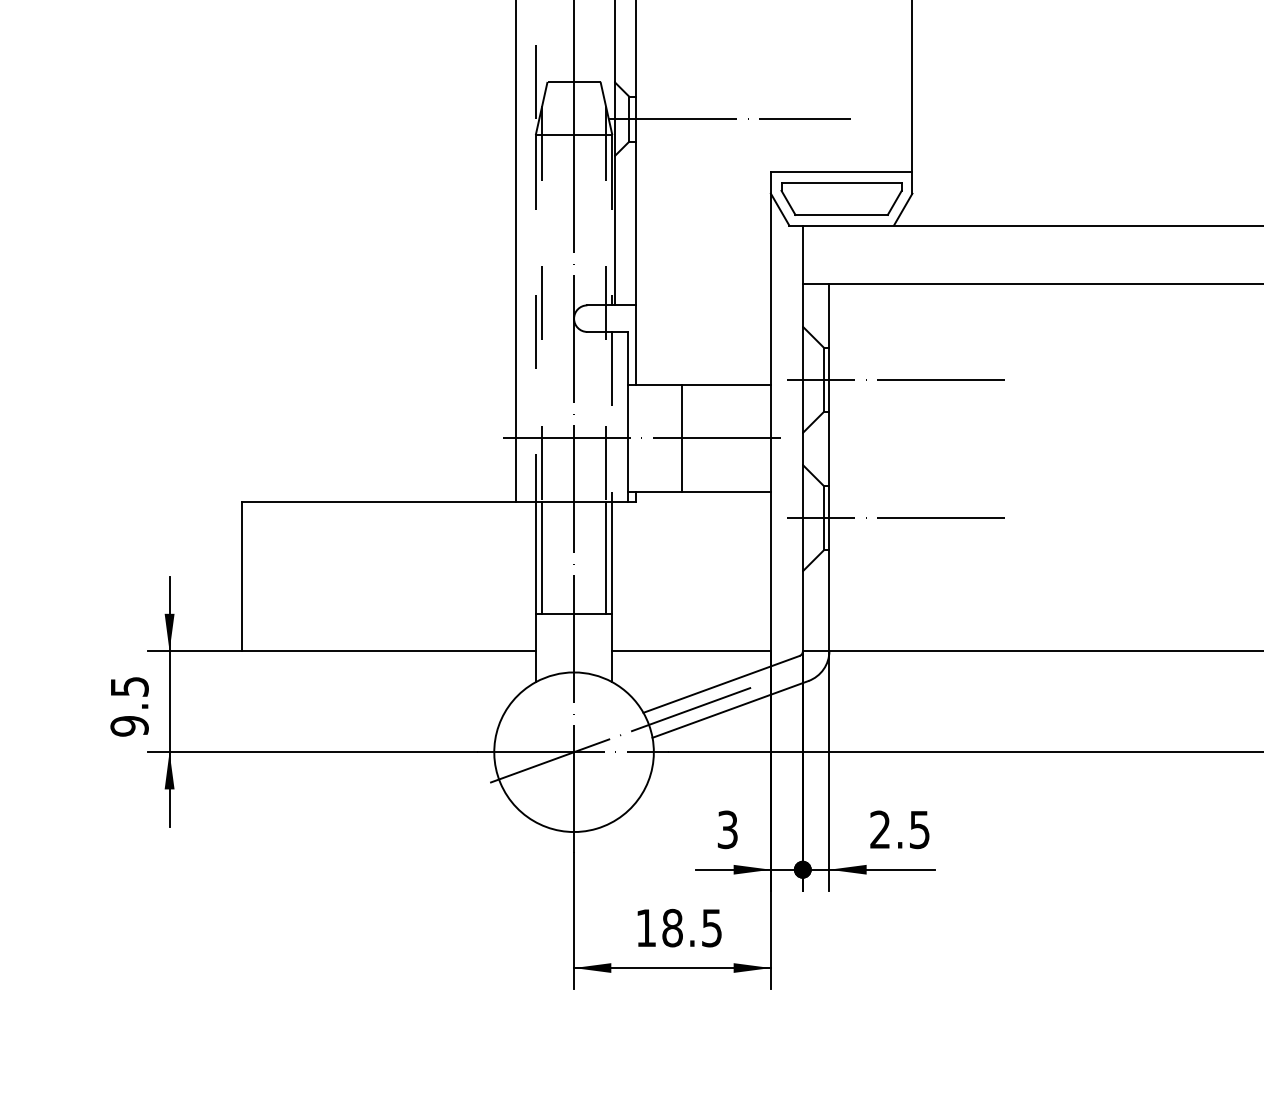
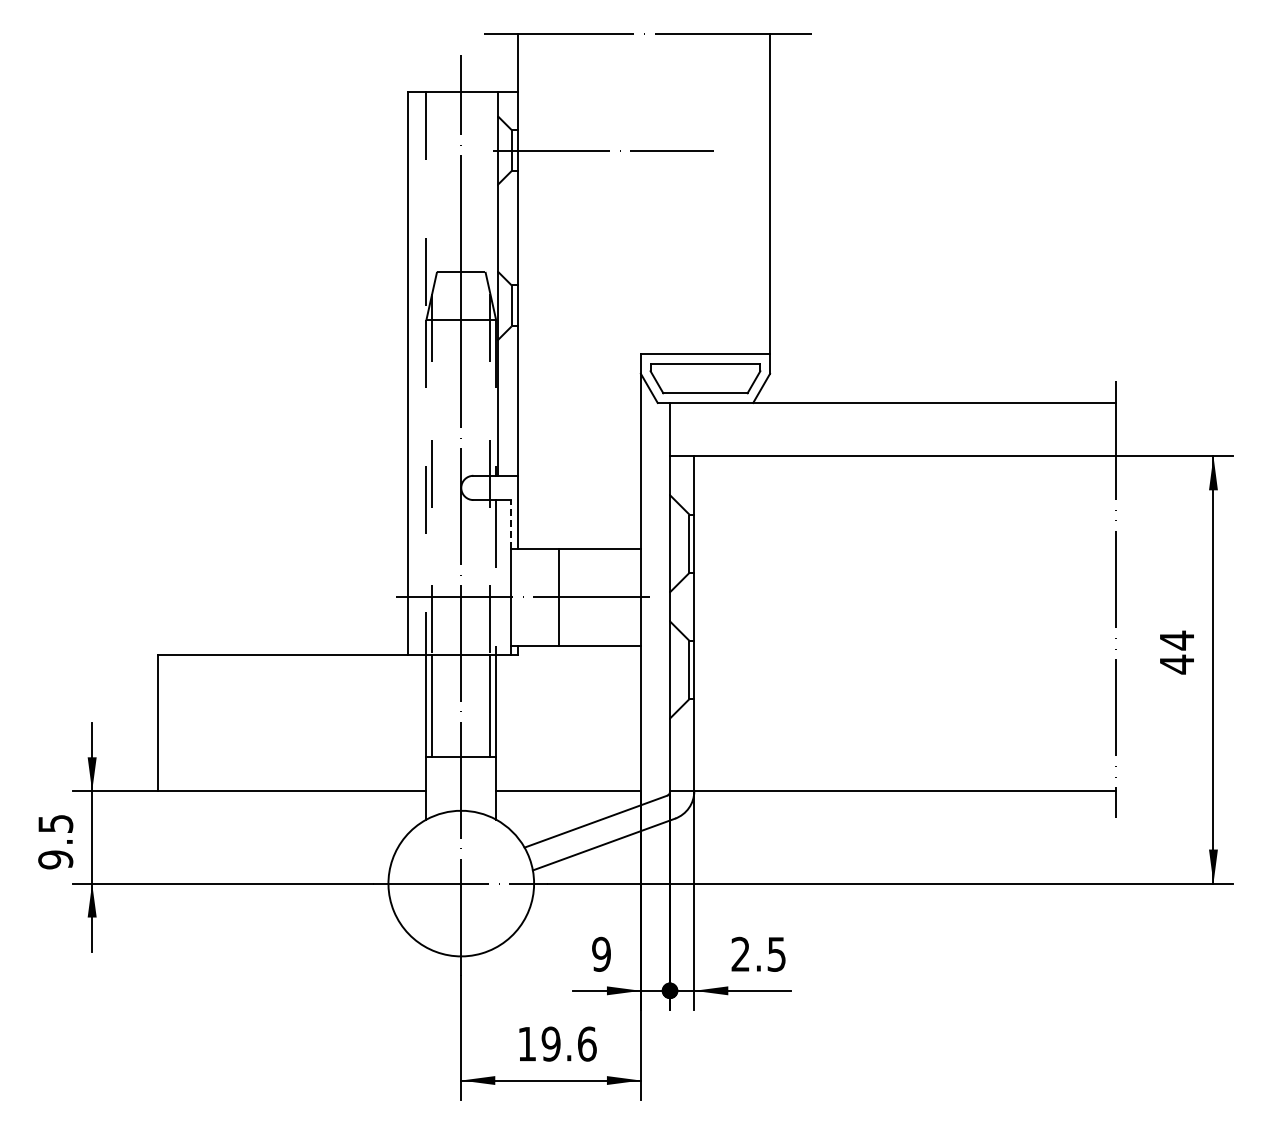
line: (729, 118) -> (603, 305), removed
line: (628, 357) -> (510, 523), solid -> dashed
line: (895, 379) -> (754, 543), removed
line: (895, 517) -> (754, 669), removed
line: (617, 735) -> (500, 868), removed
text: (727, 828) -> (601, 953), 3 -> 9
text: (691, 927) -> (568, 1043), 18.5 -> 19.6

